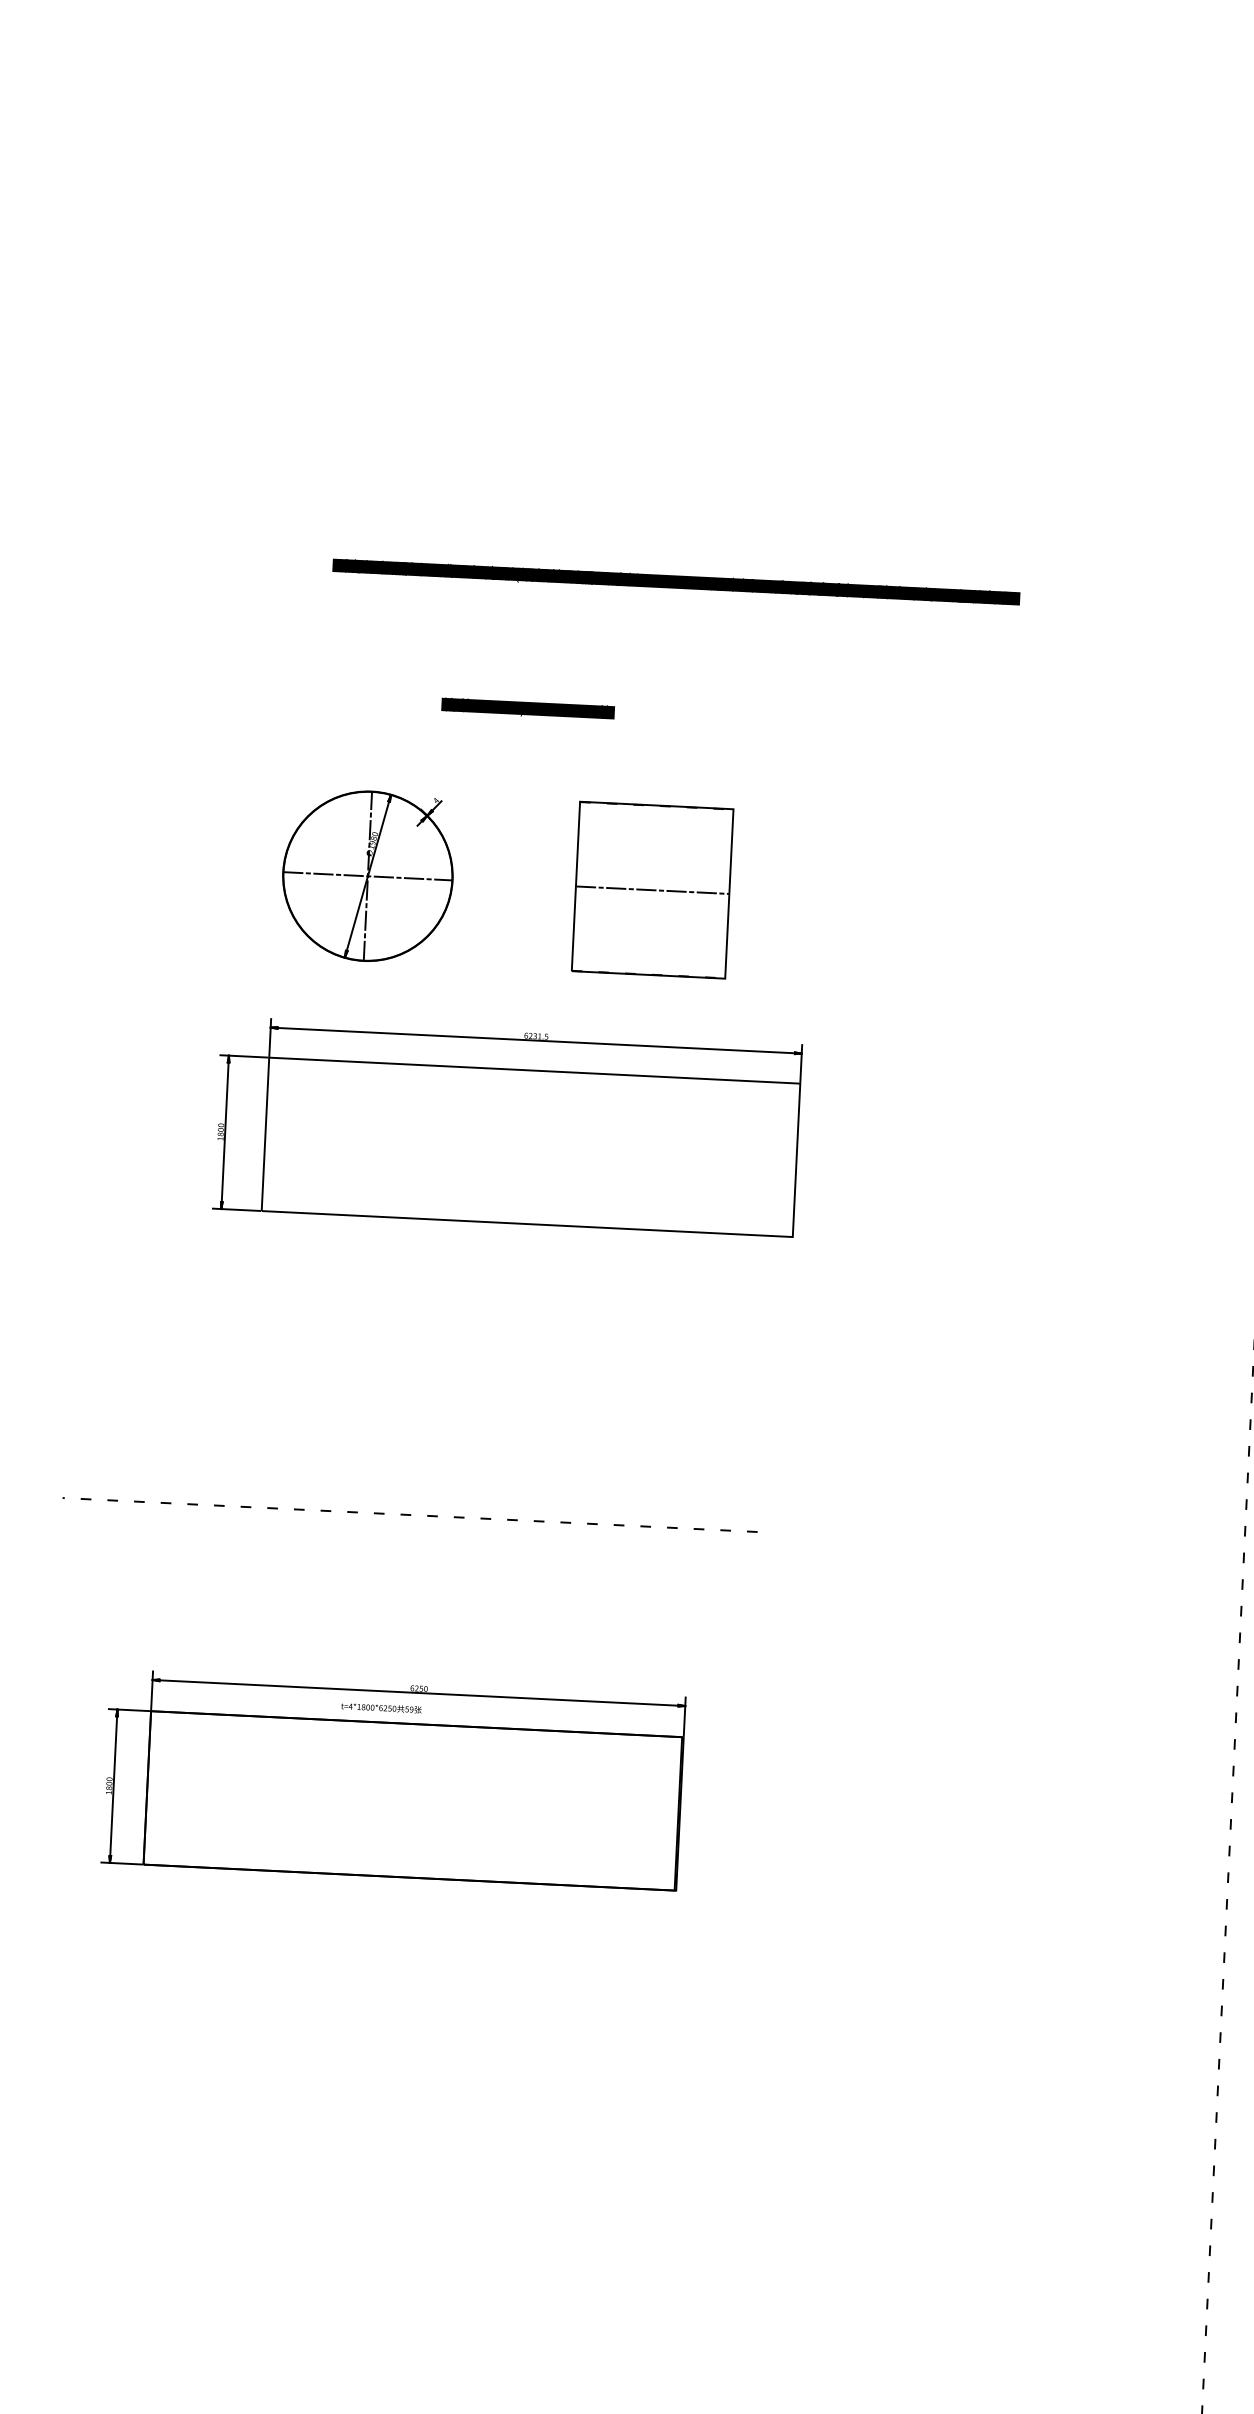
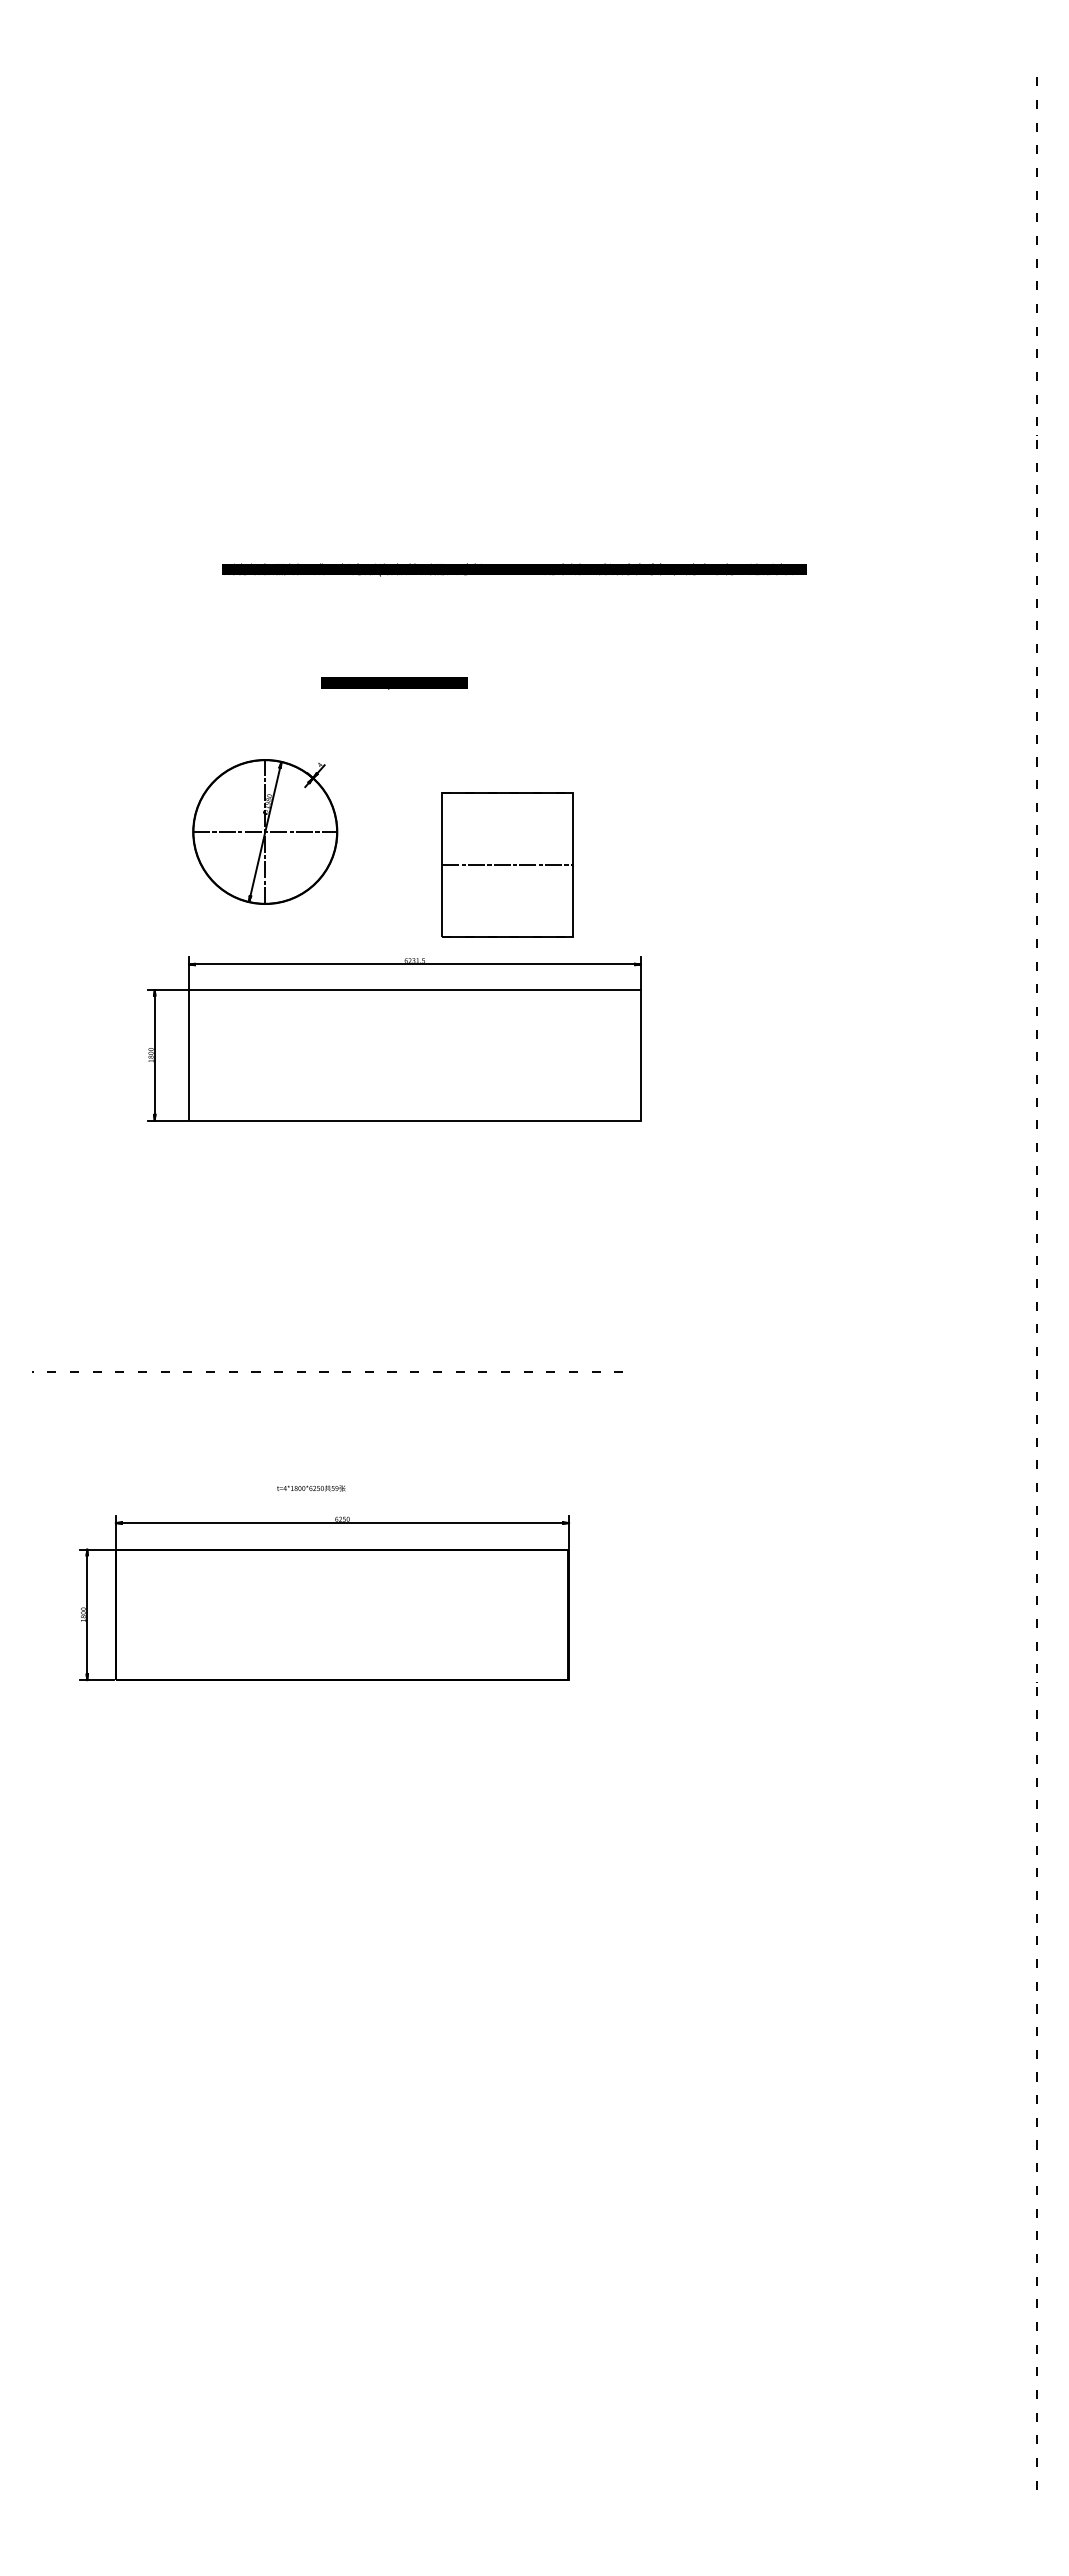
part: (652, 889) -> (507, 864), moved
text: (381, 1708) -> (311, 1488), moved

